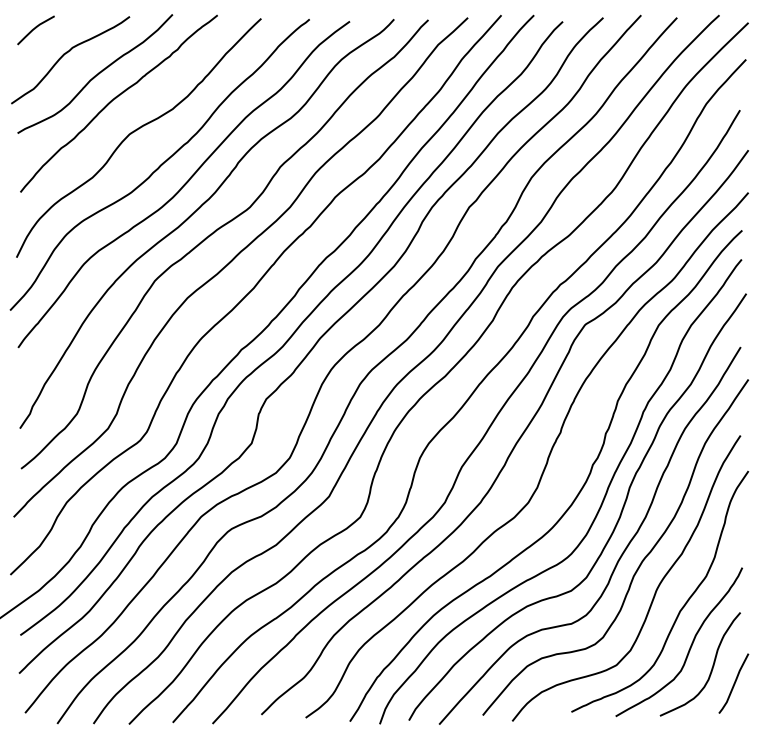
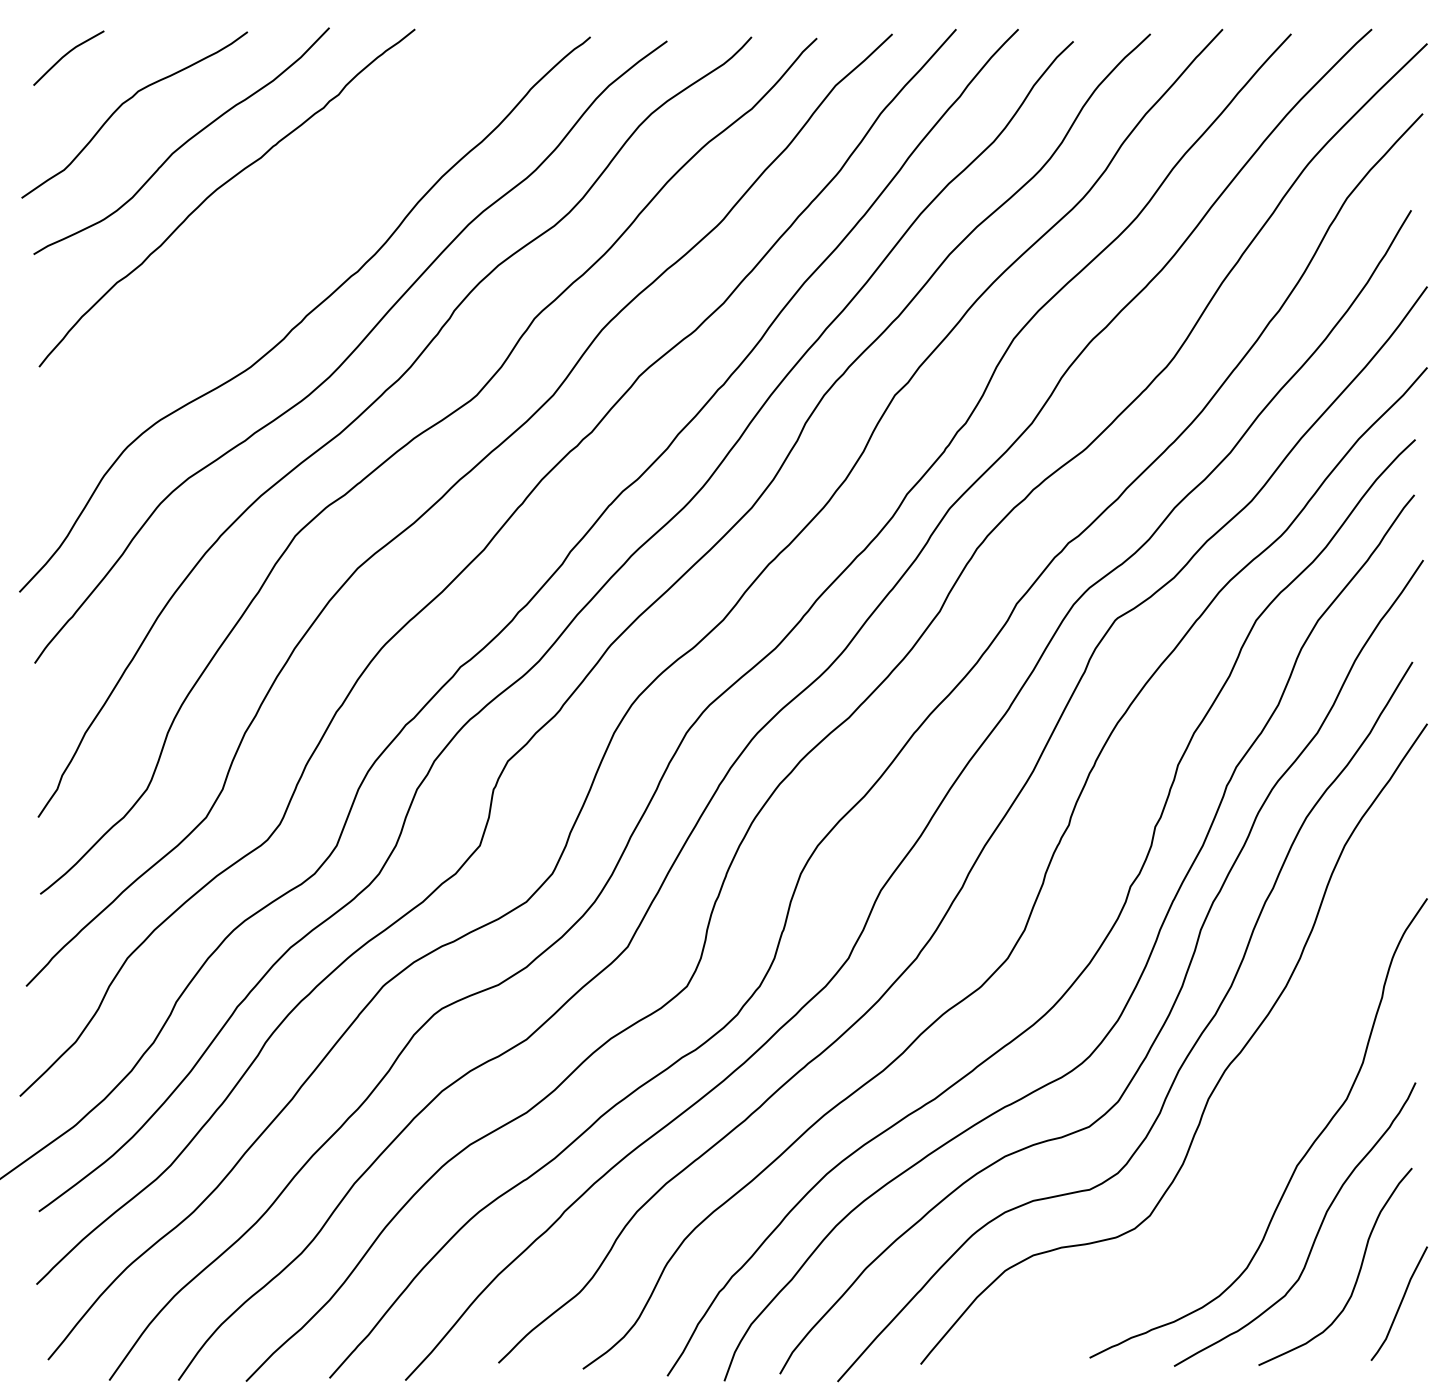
curve: (136, 131) -> (260, 250), removed
curve: (654, 592) -> (1248, 1129), removed

